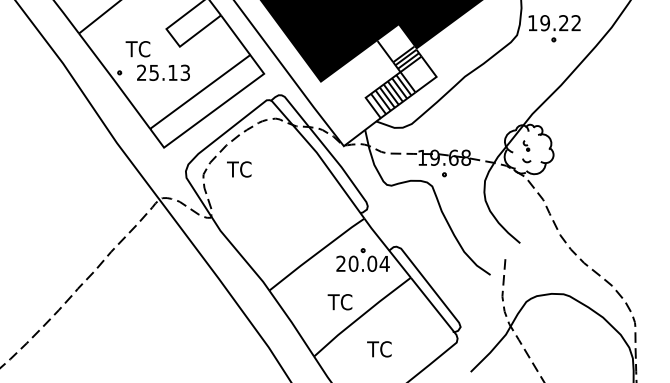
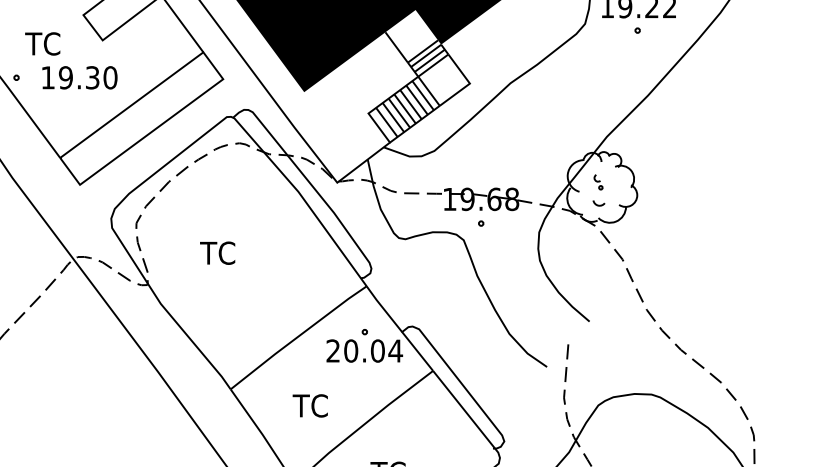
text: (163, 72) -> (79, 77), 25.13 -> 19.30
text: (239, 169) -> (217, 253), moved
text: (339, 302) -> (309, 406), moved

